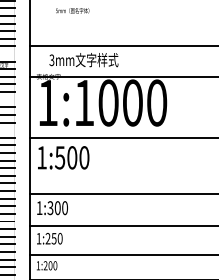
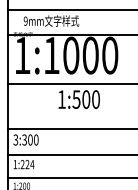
text: (51, 60) -> (25, 21), 3mm -> 9mm
text: (63, 157) -> (79, 99), moved
text: (39, 208) -> (15, 140), 1:300 -> 3:300
text: (56, 238) -> (29, 164), 1:250 -> 1:224

